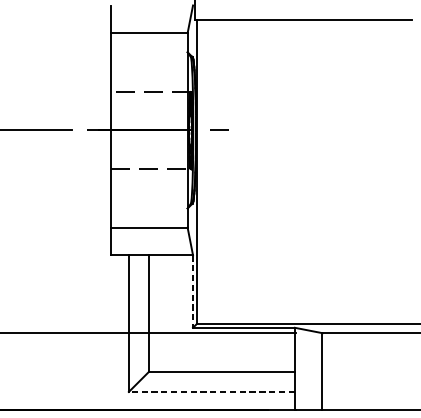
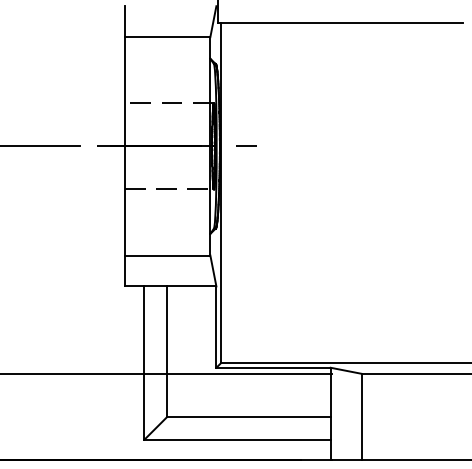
line: (193, 291) -> (216, 327), dashed -> solid
line: (211, 391) -> (237, 439), dashed -> solid

